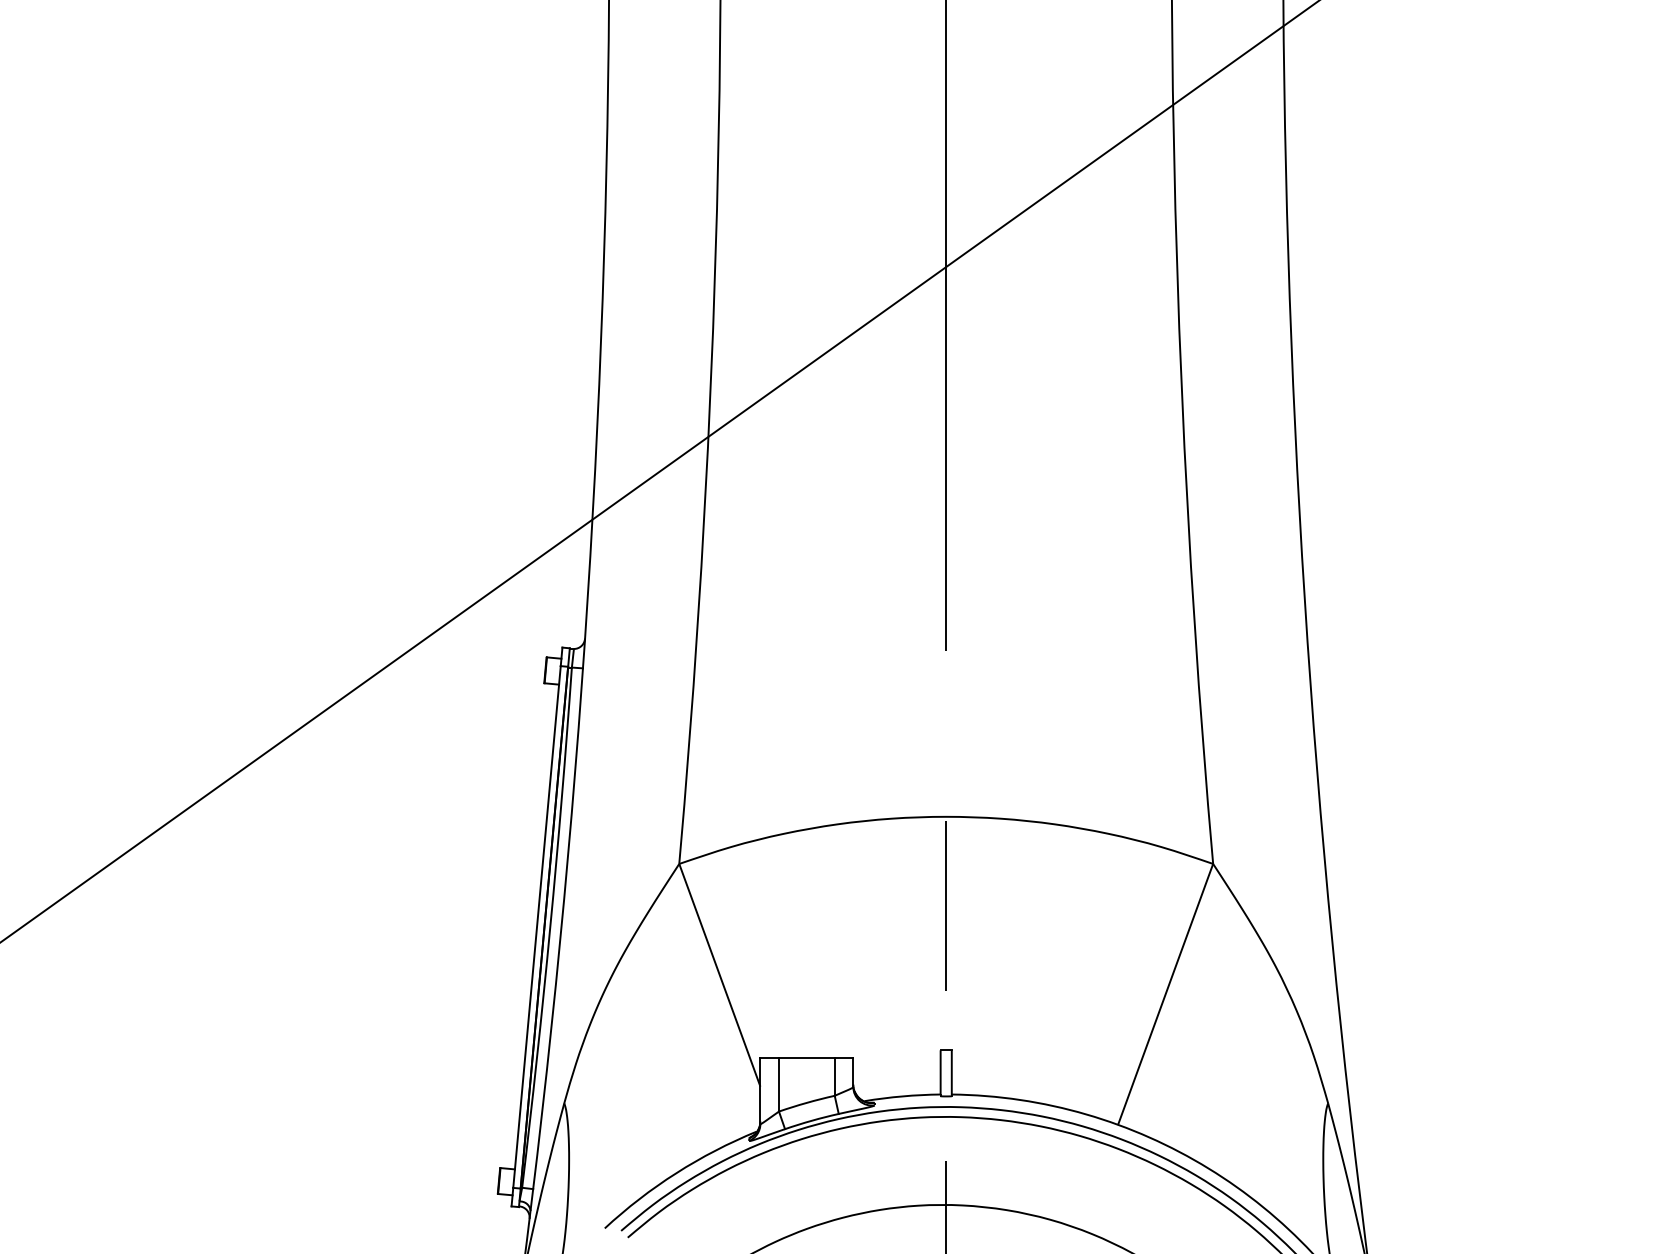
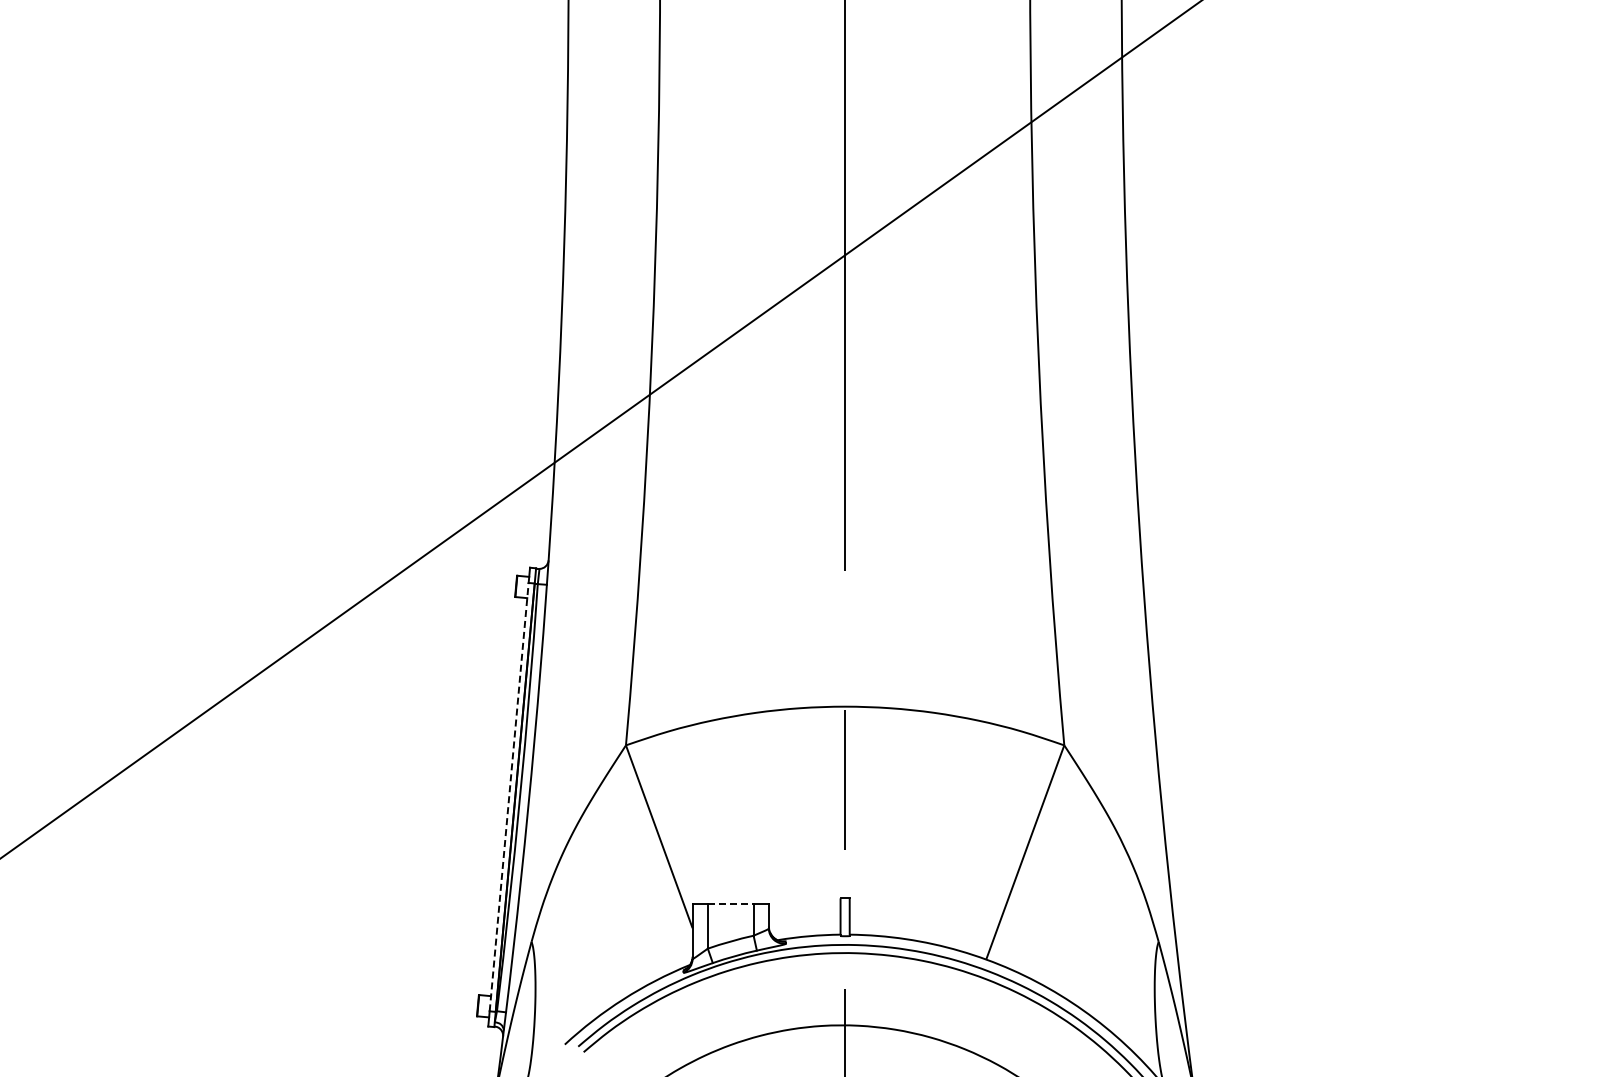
line: (537, 926) -> (509, 796), solid -> dashed
line: (806, 1057) -> (730, 904), solid -> dashed

